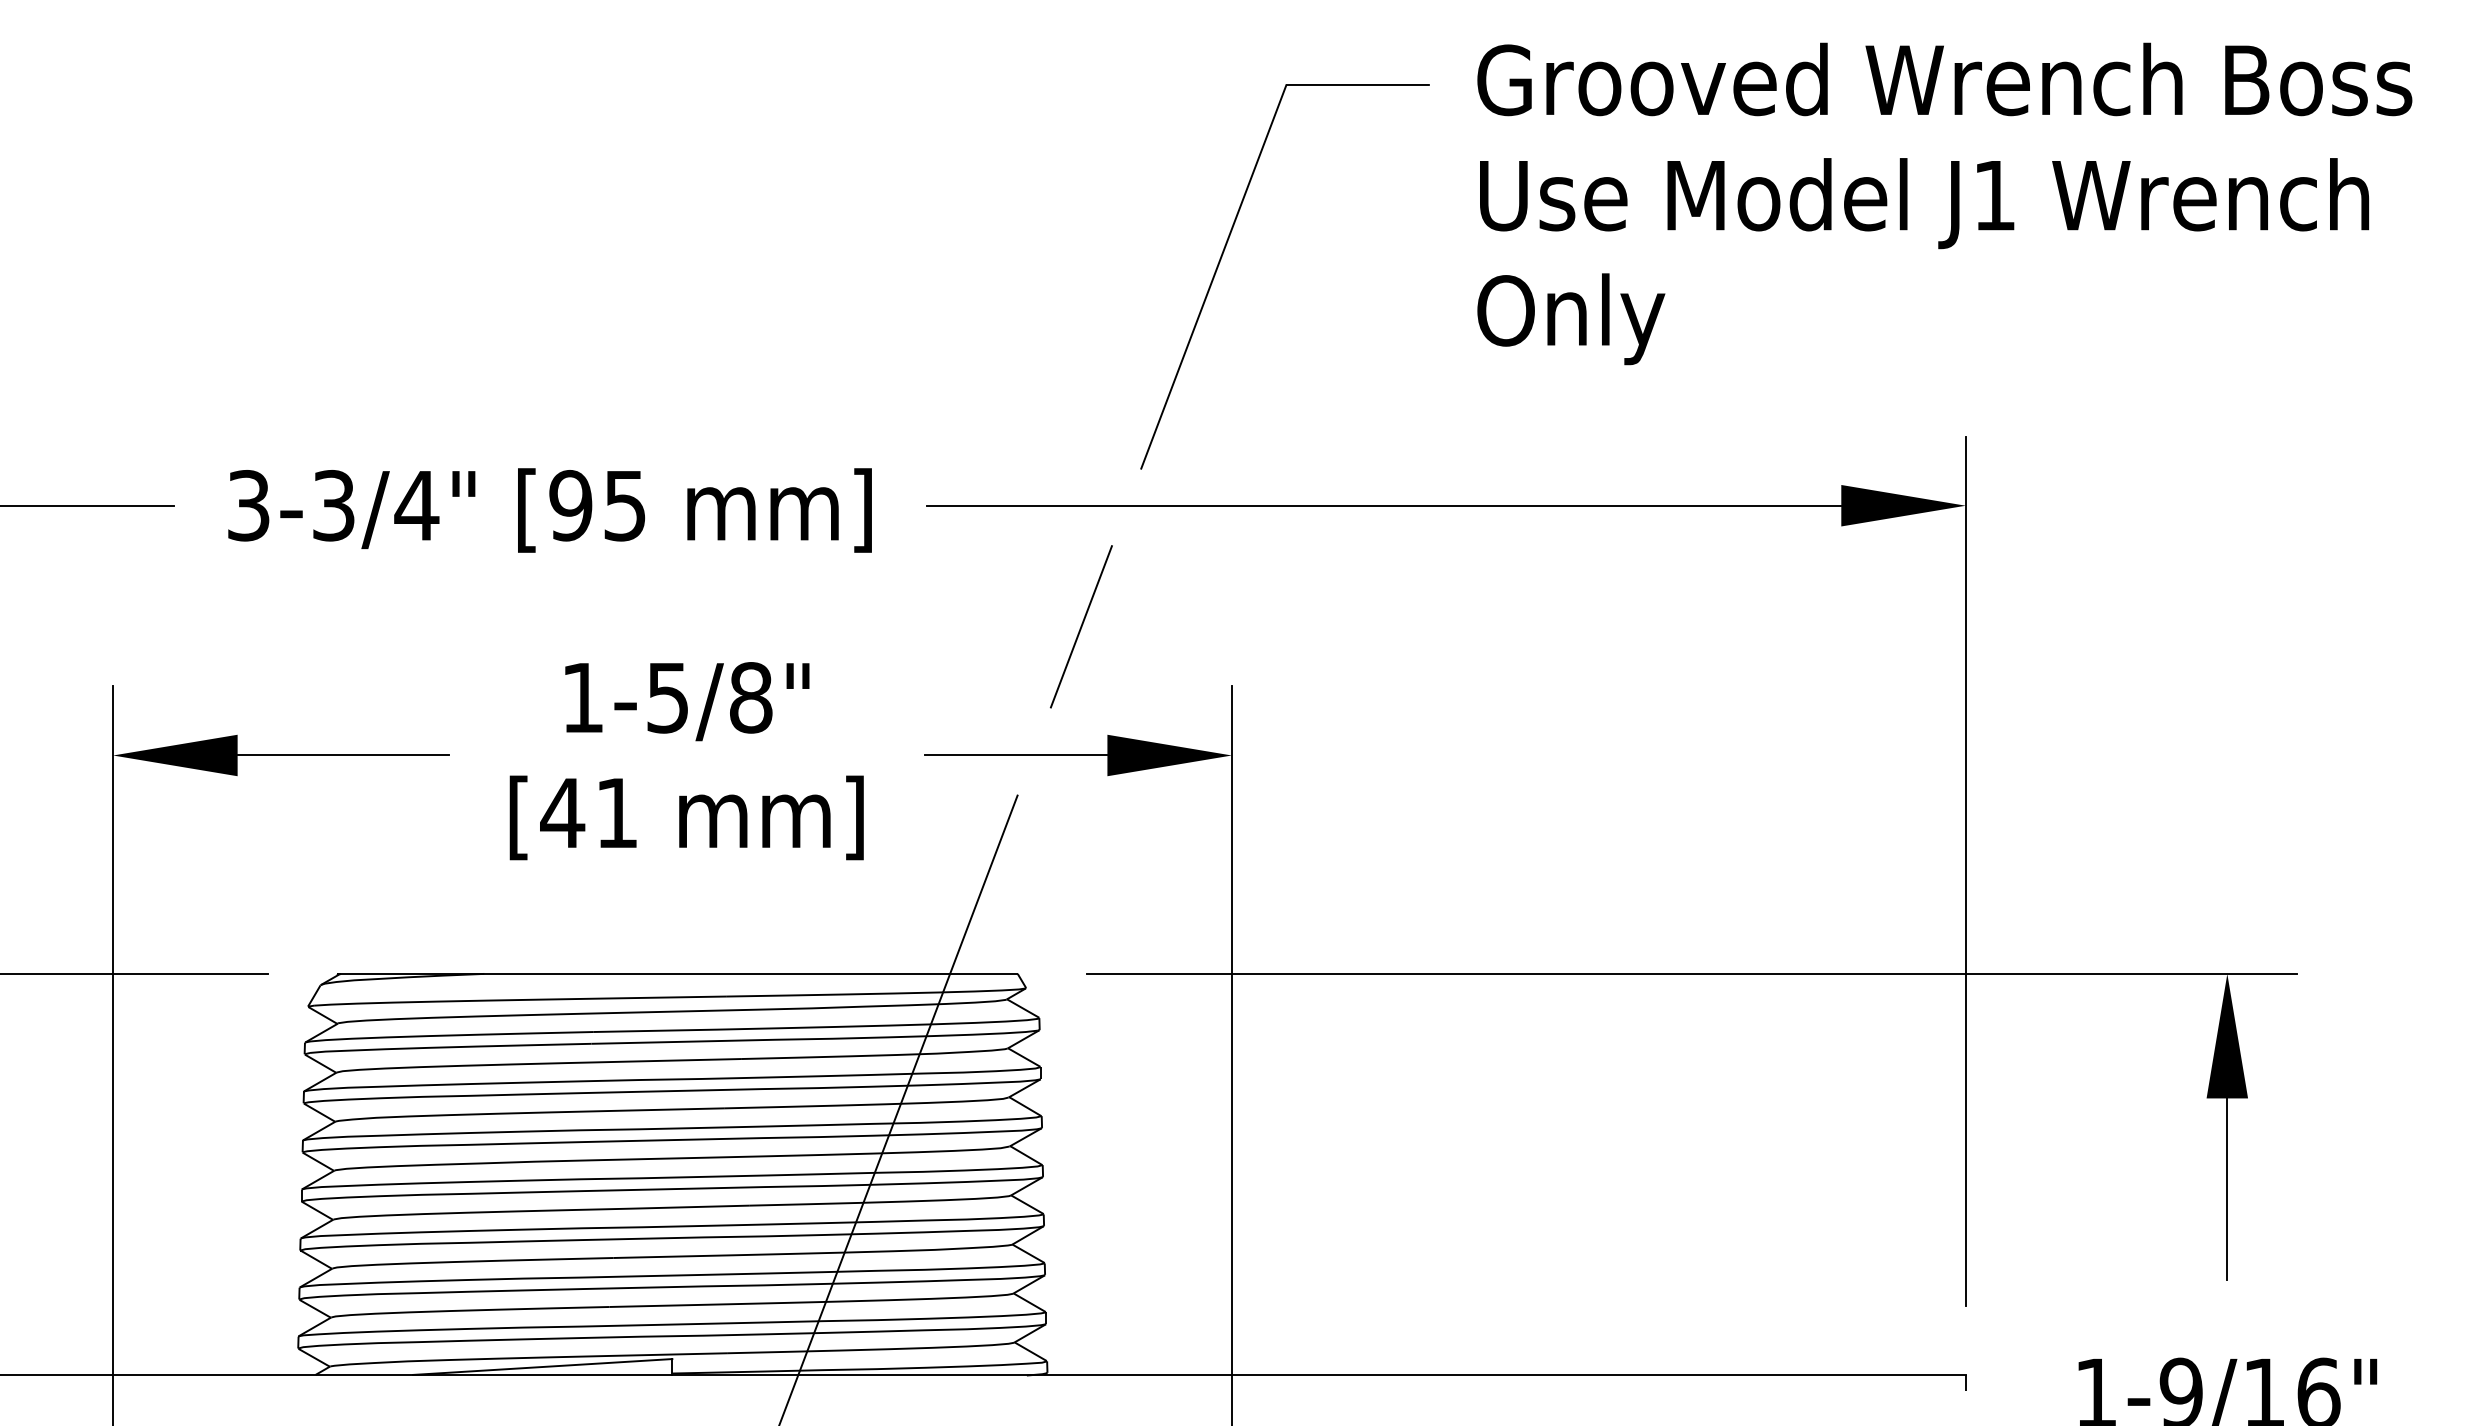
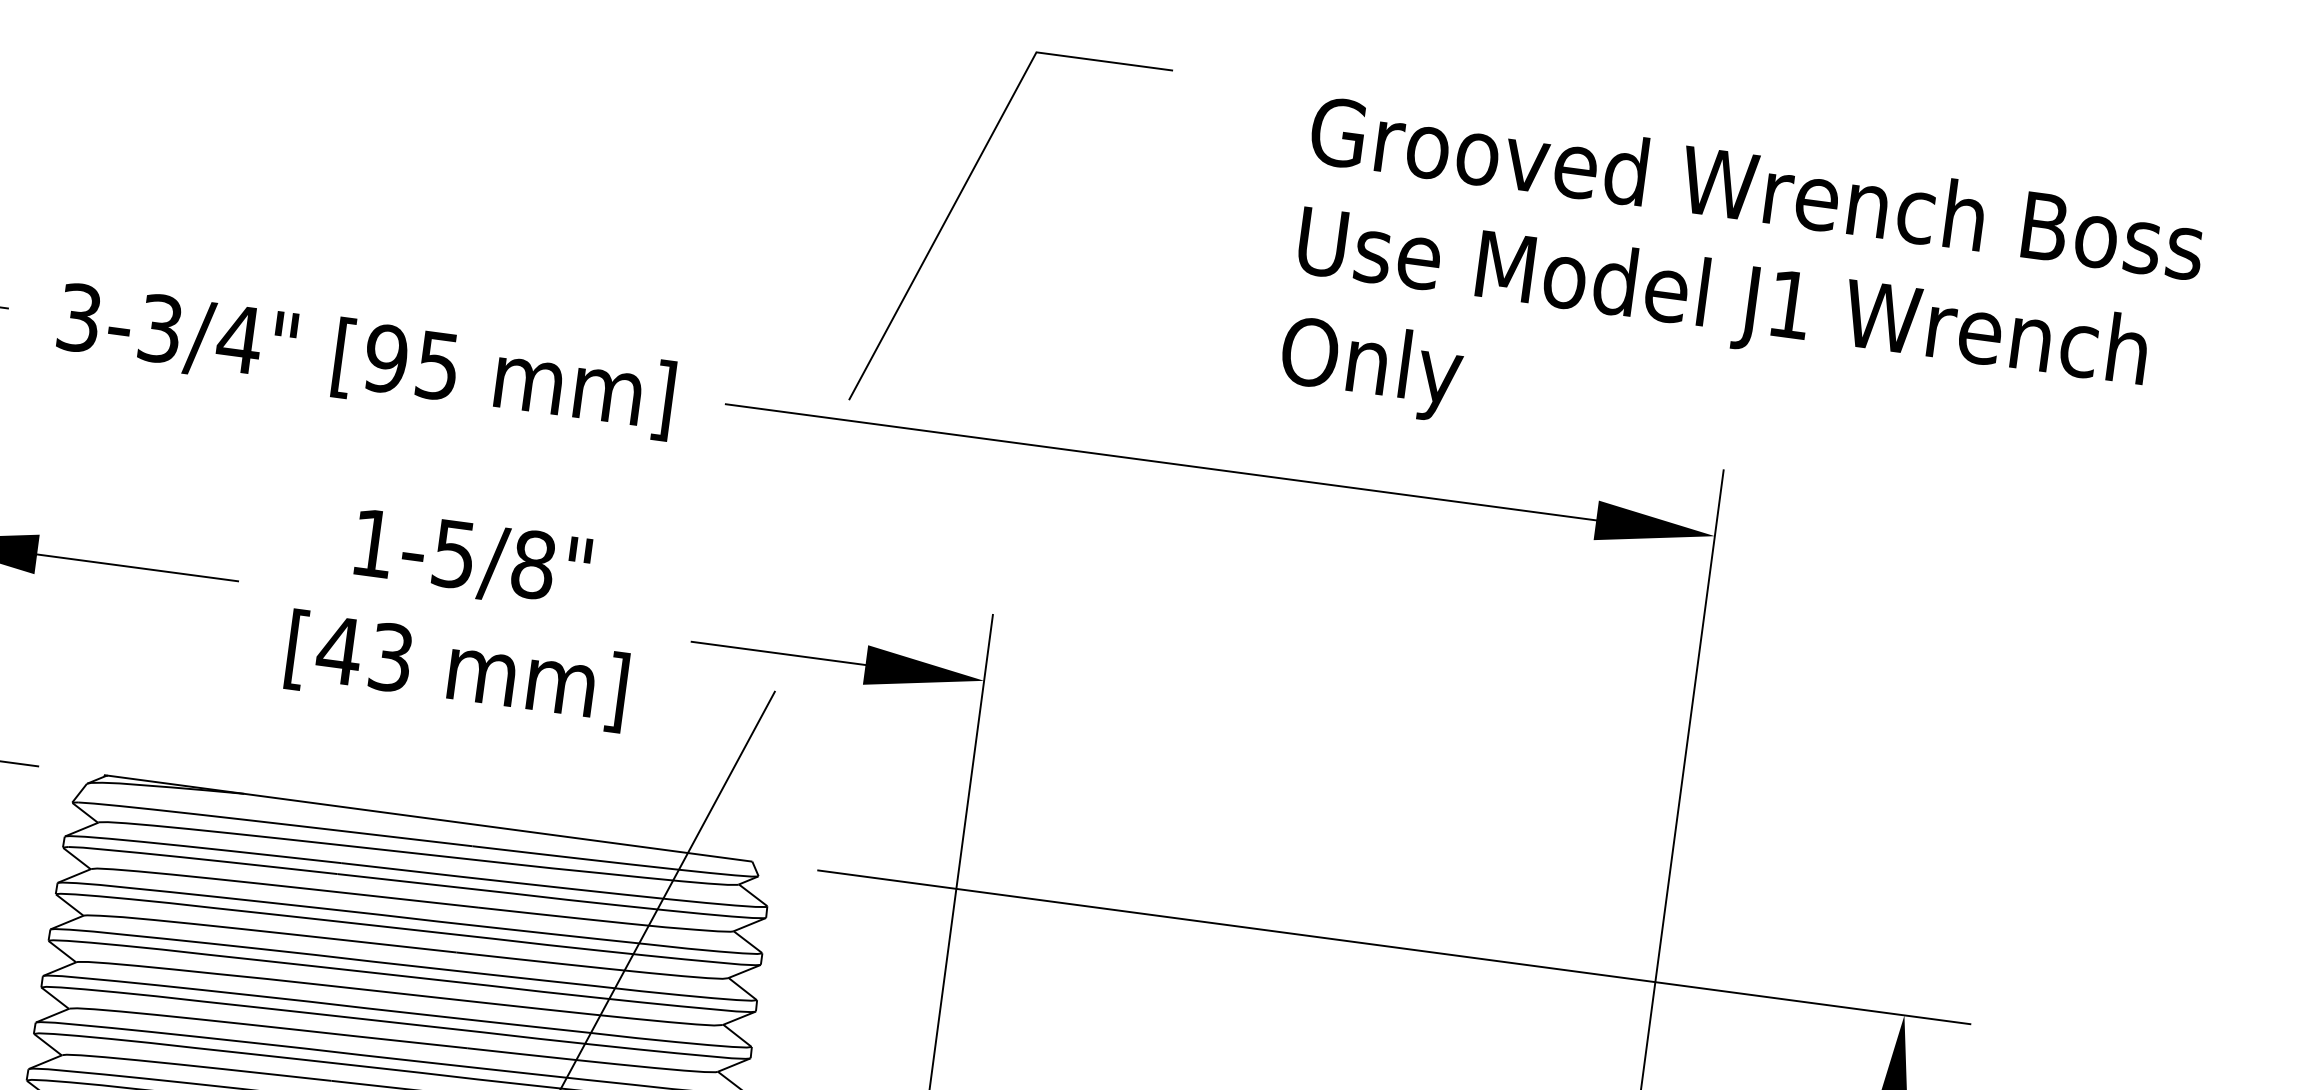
text: (1944, 203) -> (1741, 305), moved
line: (1223, 254) -> (954, 205), moved
line: (1080, 626) -> (856, 538), removed
text: (616, 812) -> (390, 656), [41 -> [43

